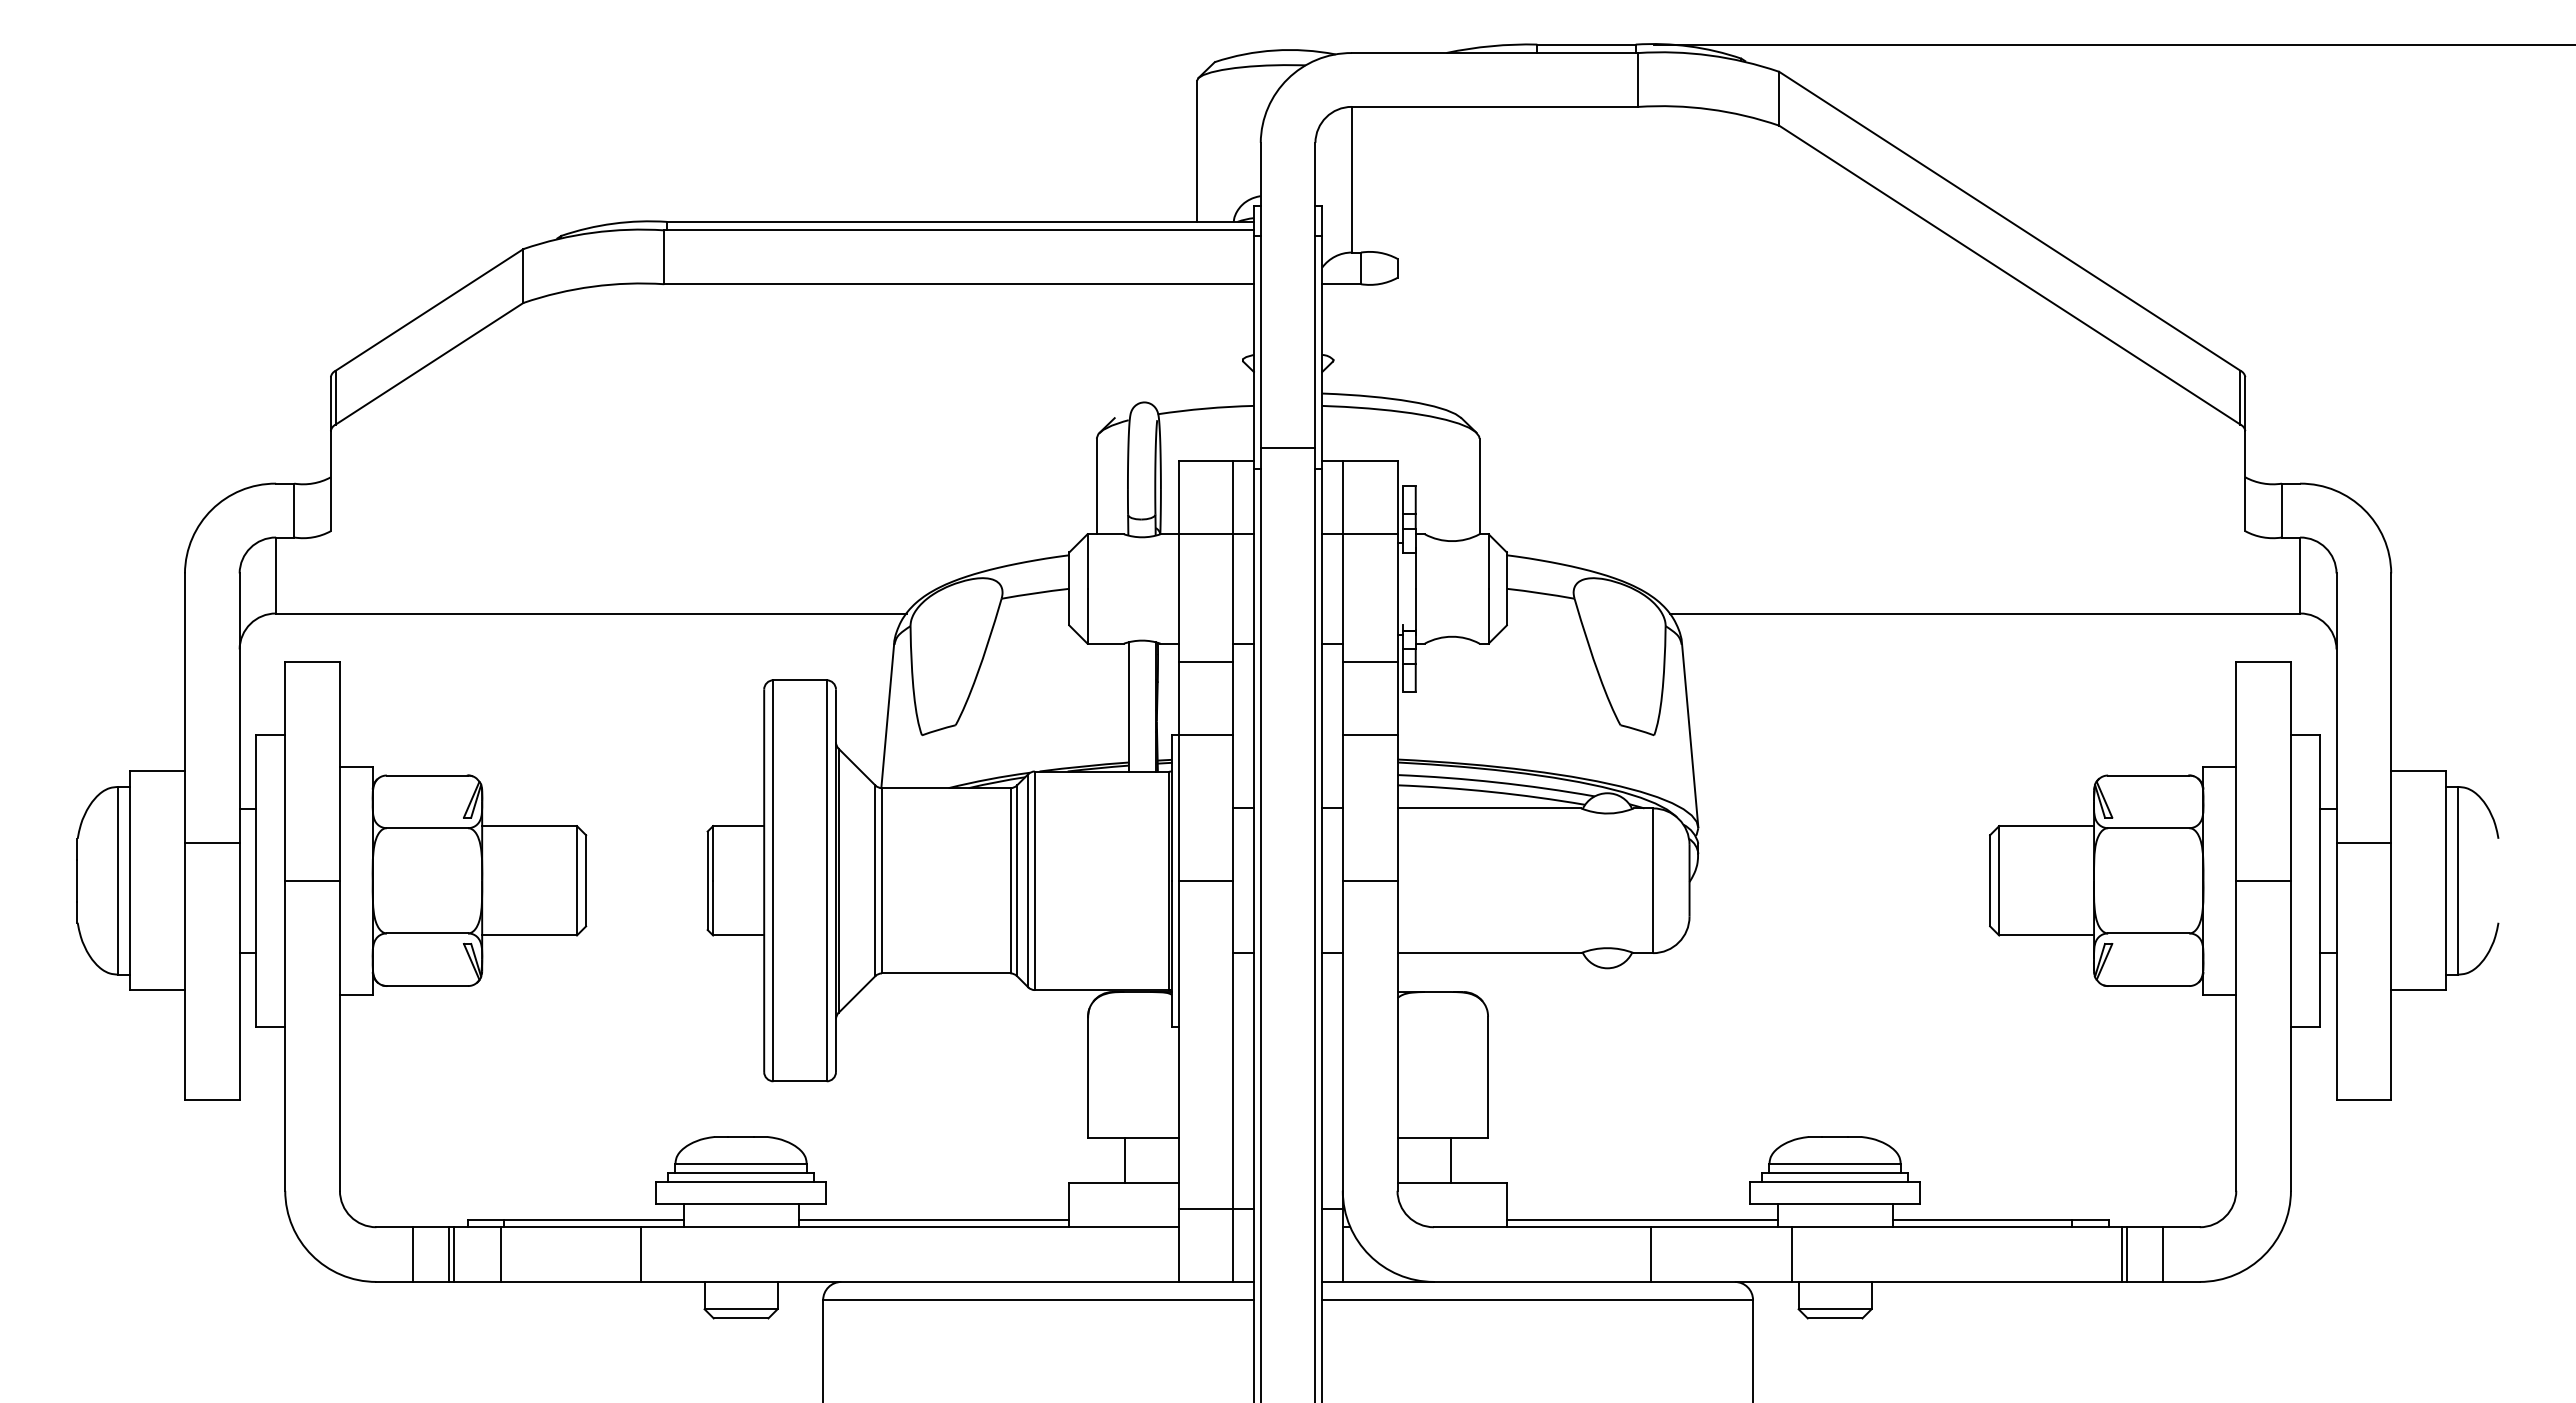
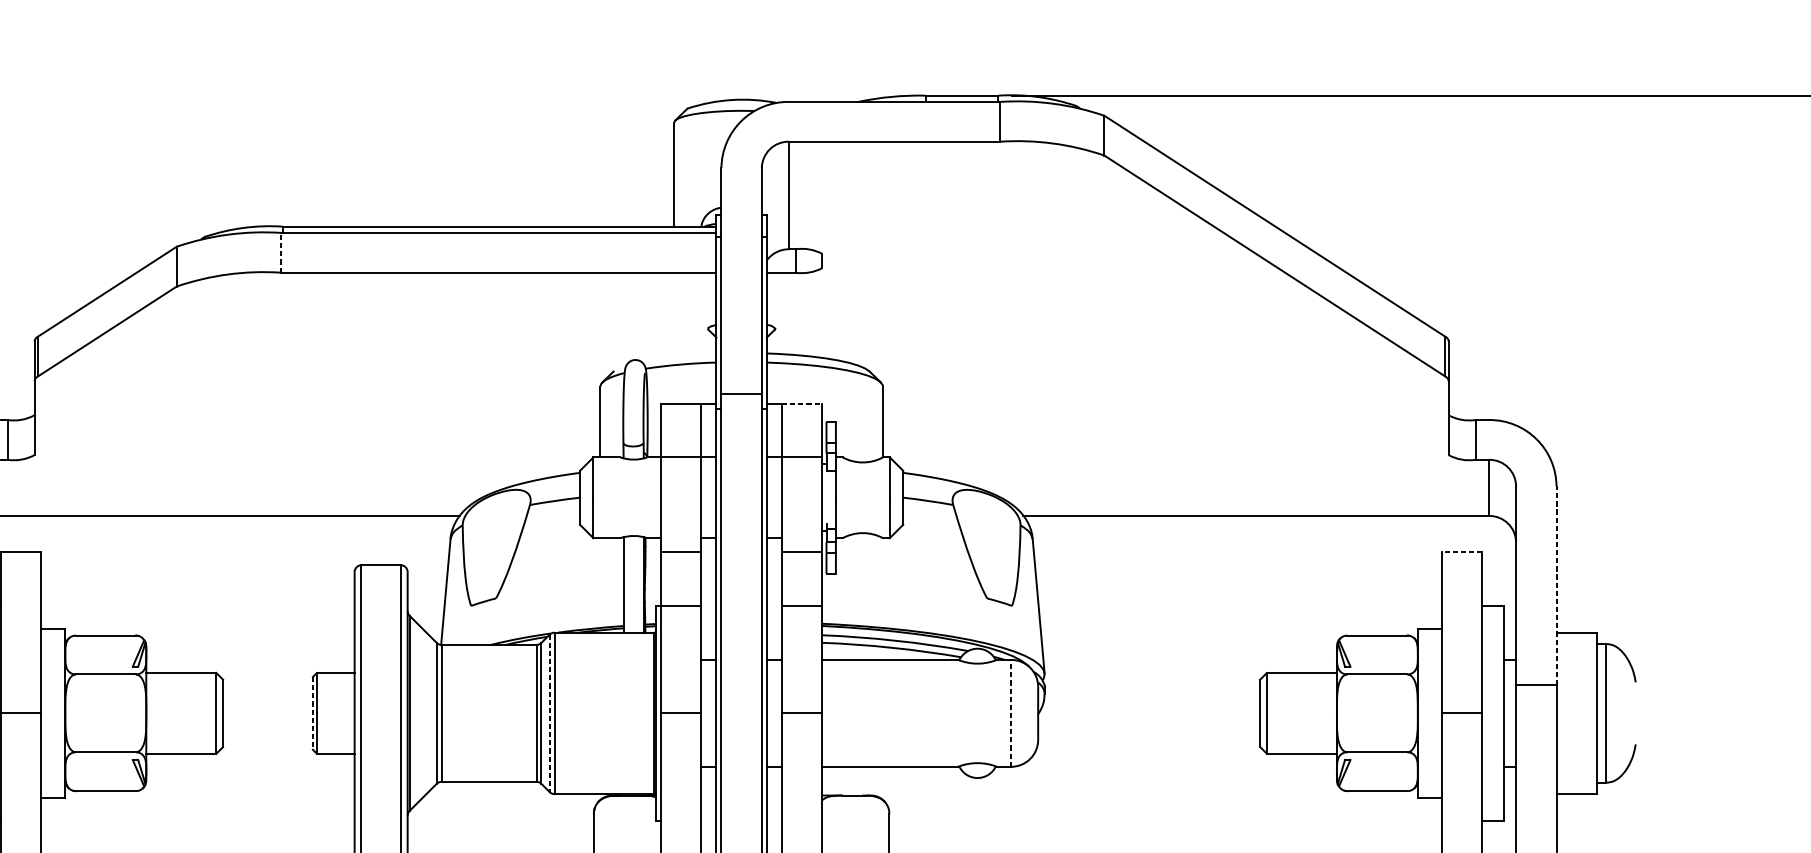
line: (664, 257) -> (280, 252), solid -> dashed
line: (1370, 461) -> (802, 403), solid -> dashed
line: (2263, 661) -> (1462, 551), solid -> dashed
line: (2391, 708) -> (1556, 586), solid -> dashed
line: (1028, 880) -> (549, 713), solid -> dashed
line: (1653, 880) -> (1011, 713), solid -> dashed
line: (707, 881) -> (312, 713), solid -> dashed

